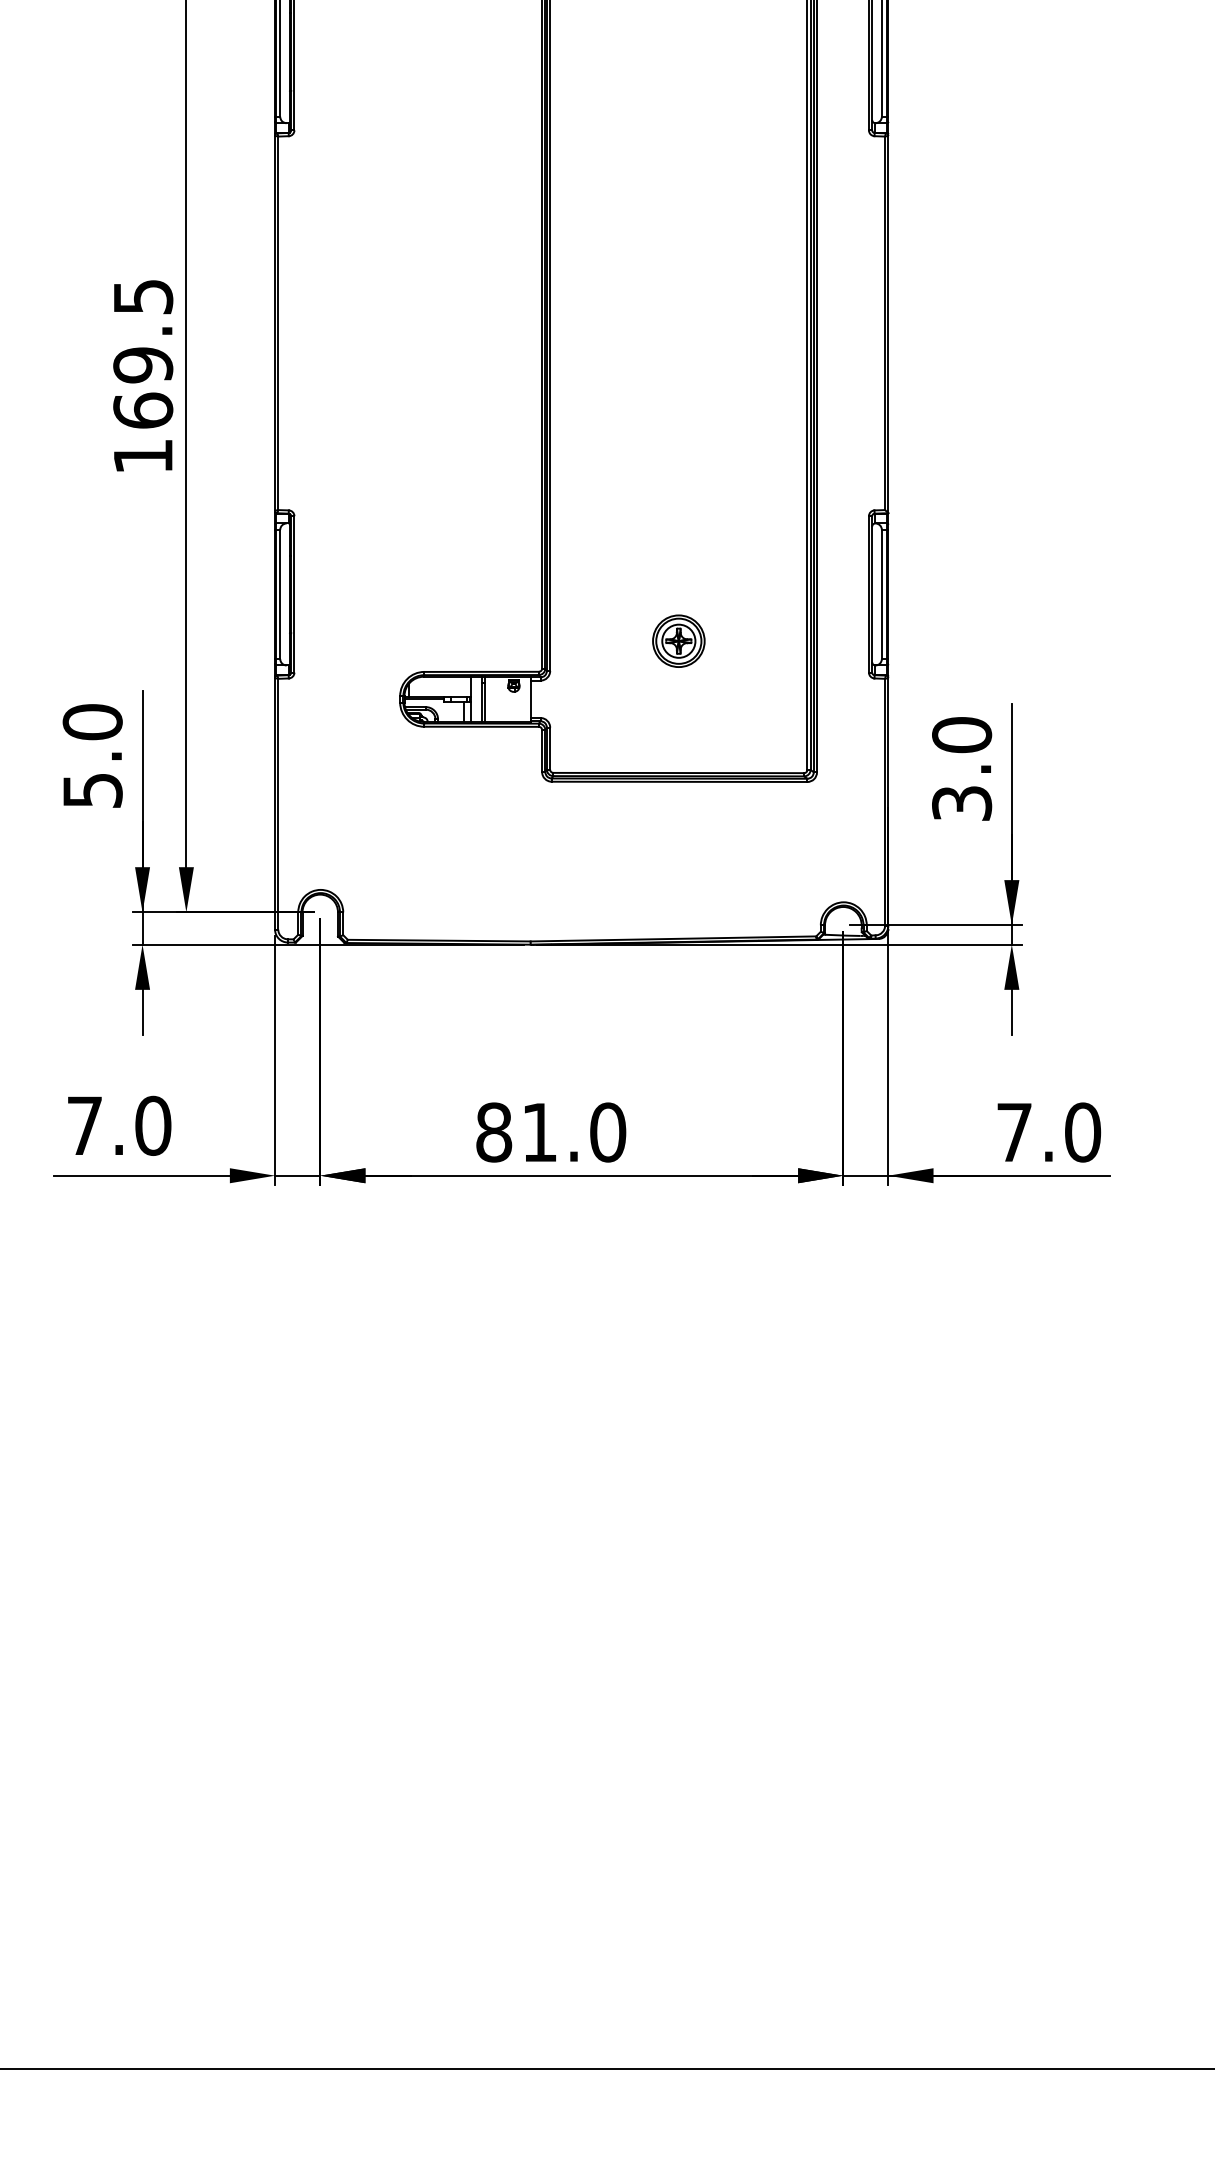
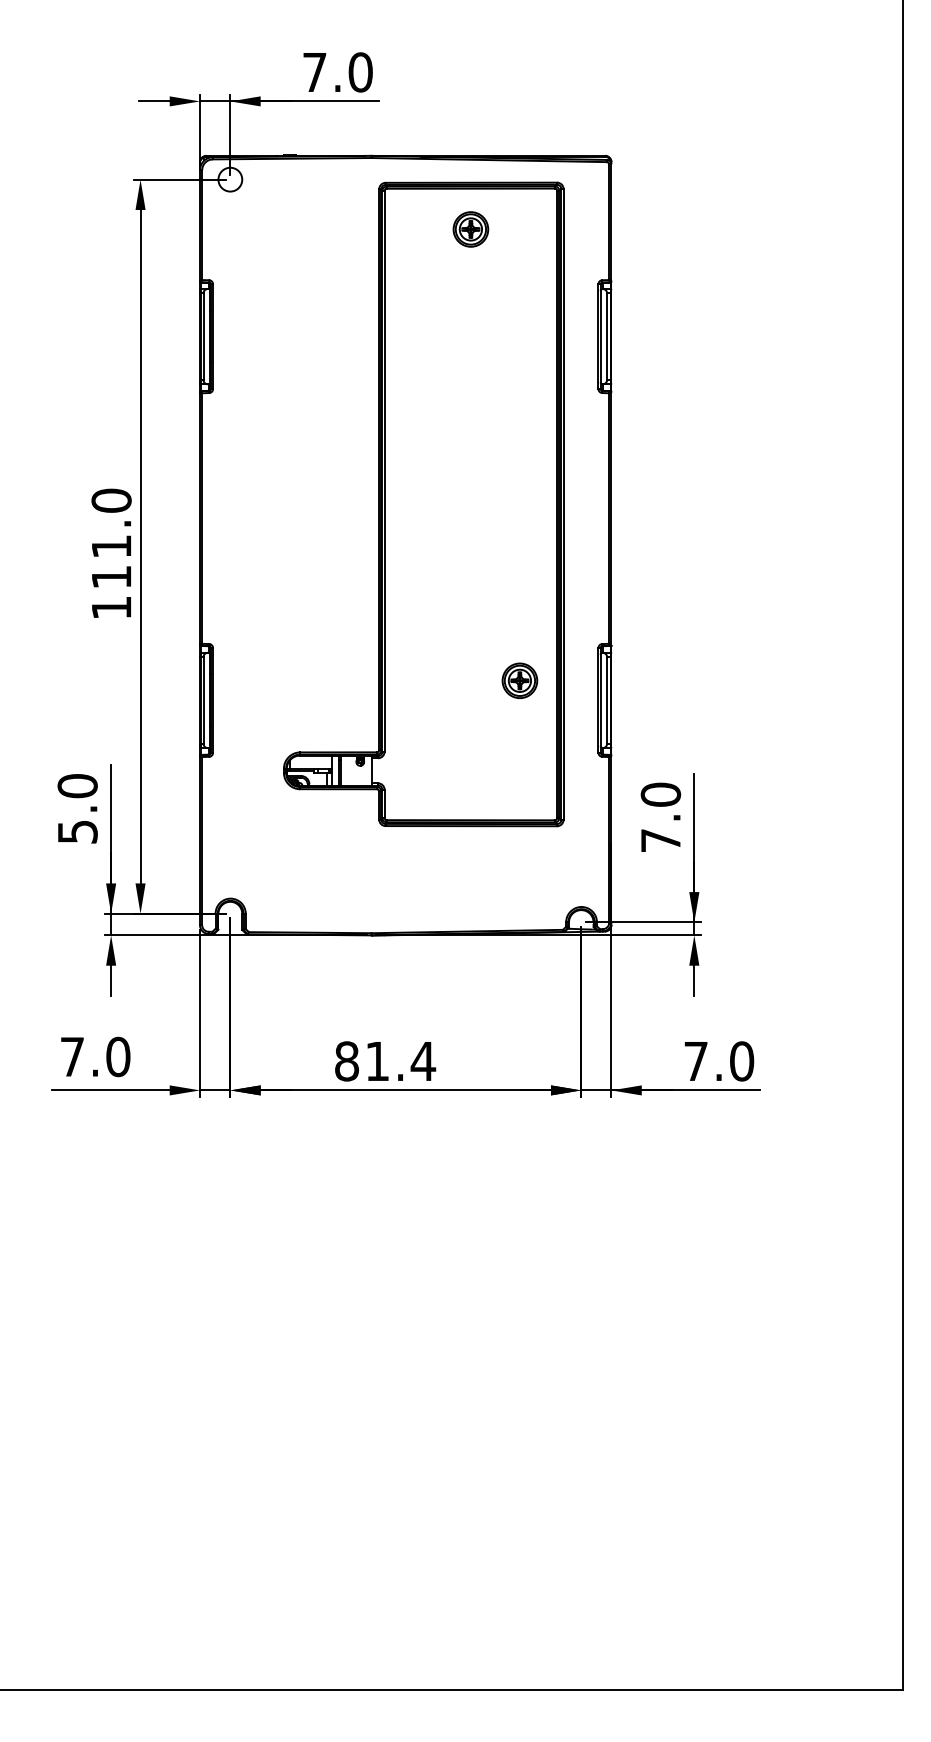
text: (143, 353) -> (111, 538), 169.5 -> 111.0
part: (678, 640) -> (519, 680), moved
text: (961, 803) -> (660, 840), 3.0 -> 7.0
text: (608, 1132) -> (423, 1061), 81.0 -> 81.4

